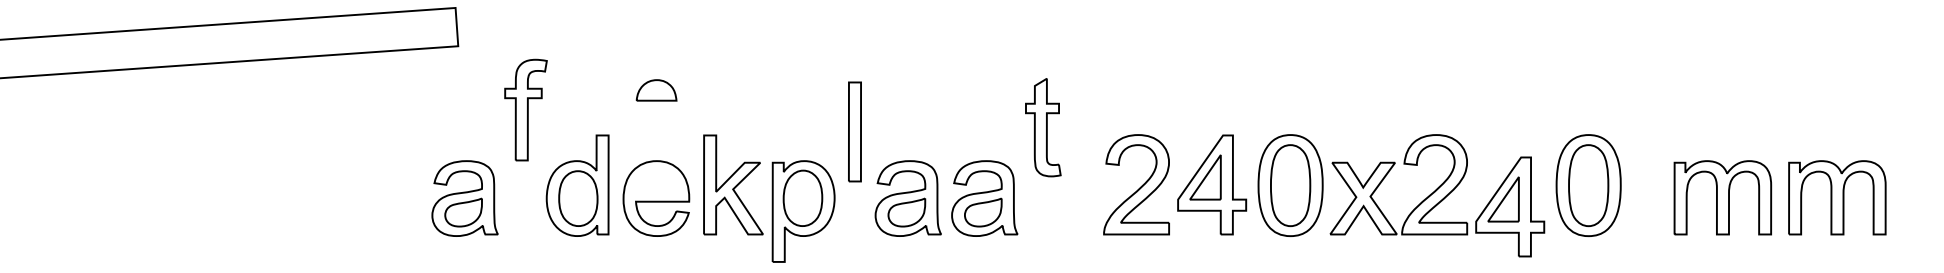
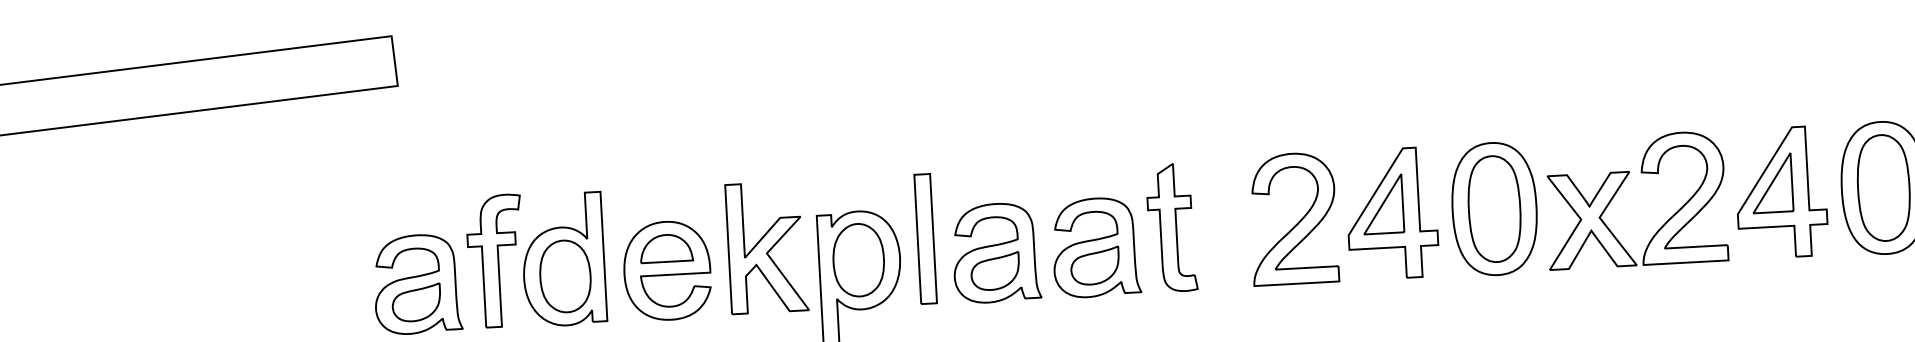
part: (656, 90) -> (666, 248), moved
part: (525, 109) -> (495, 260), moved
part: (1043, 127) -> (1171, 227), moved
part: (854, 131) -> (925, 238), moved
part: (1510, 206) -> (1781, 192), moved

